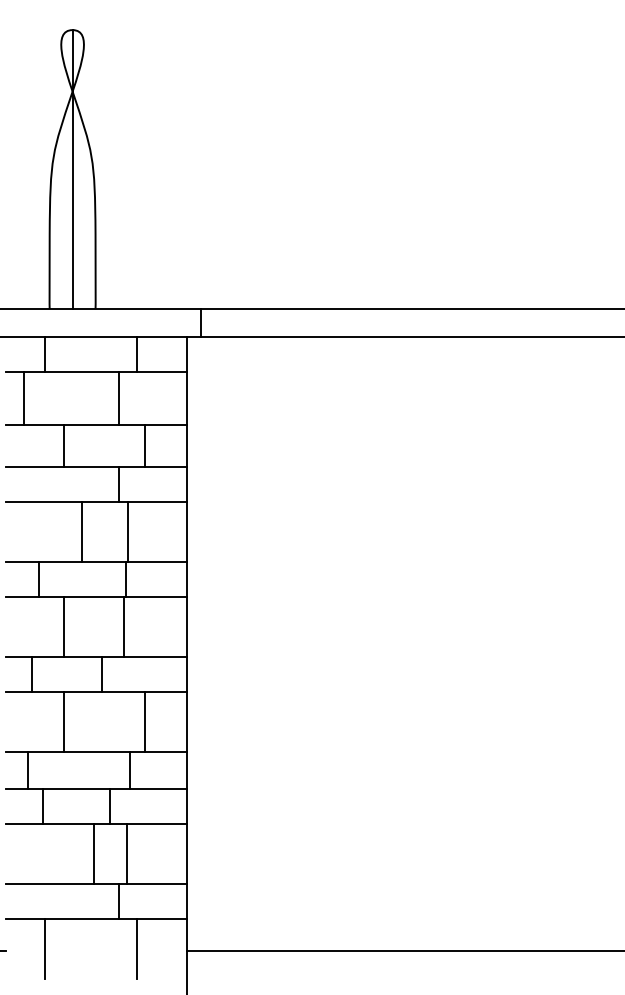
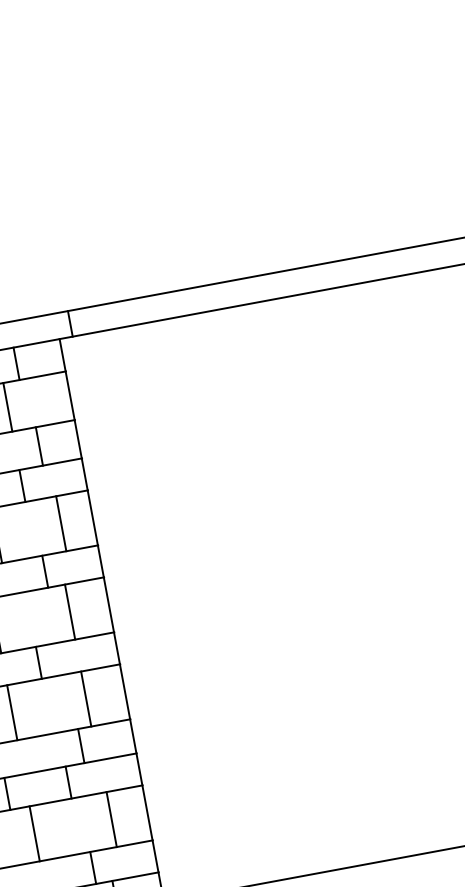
line: (127, 532) -> (61, 524), moved
line: (123, 627) -> (70, 612), moved
line: (93, 853) -> (34, 833), moved
line: (126, 853) -> (111, 819), moved

